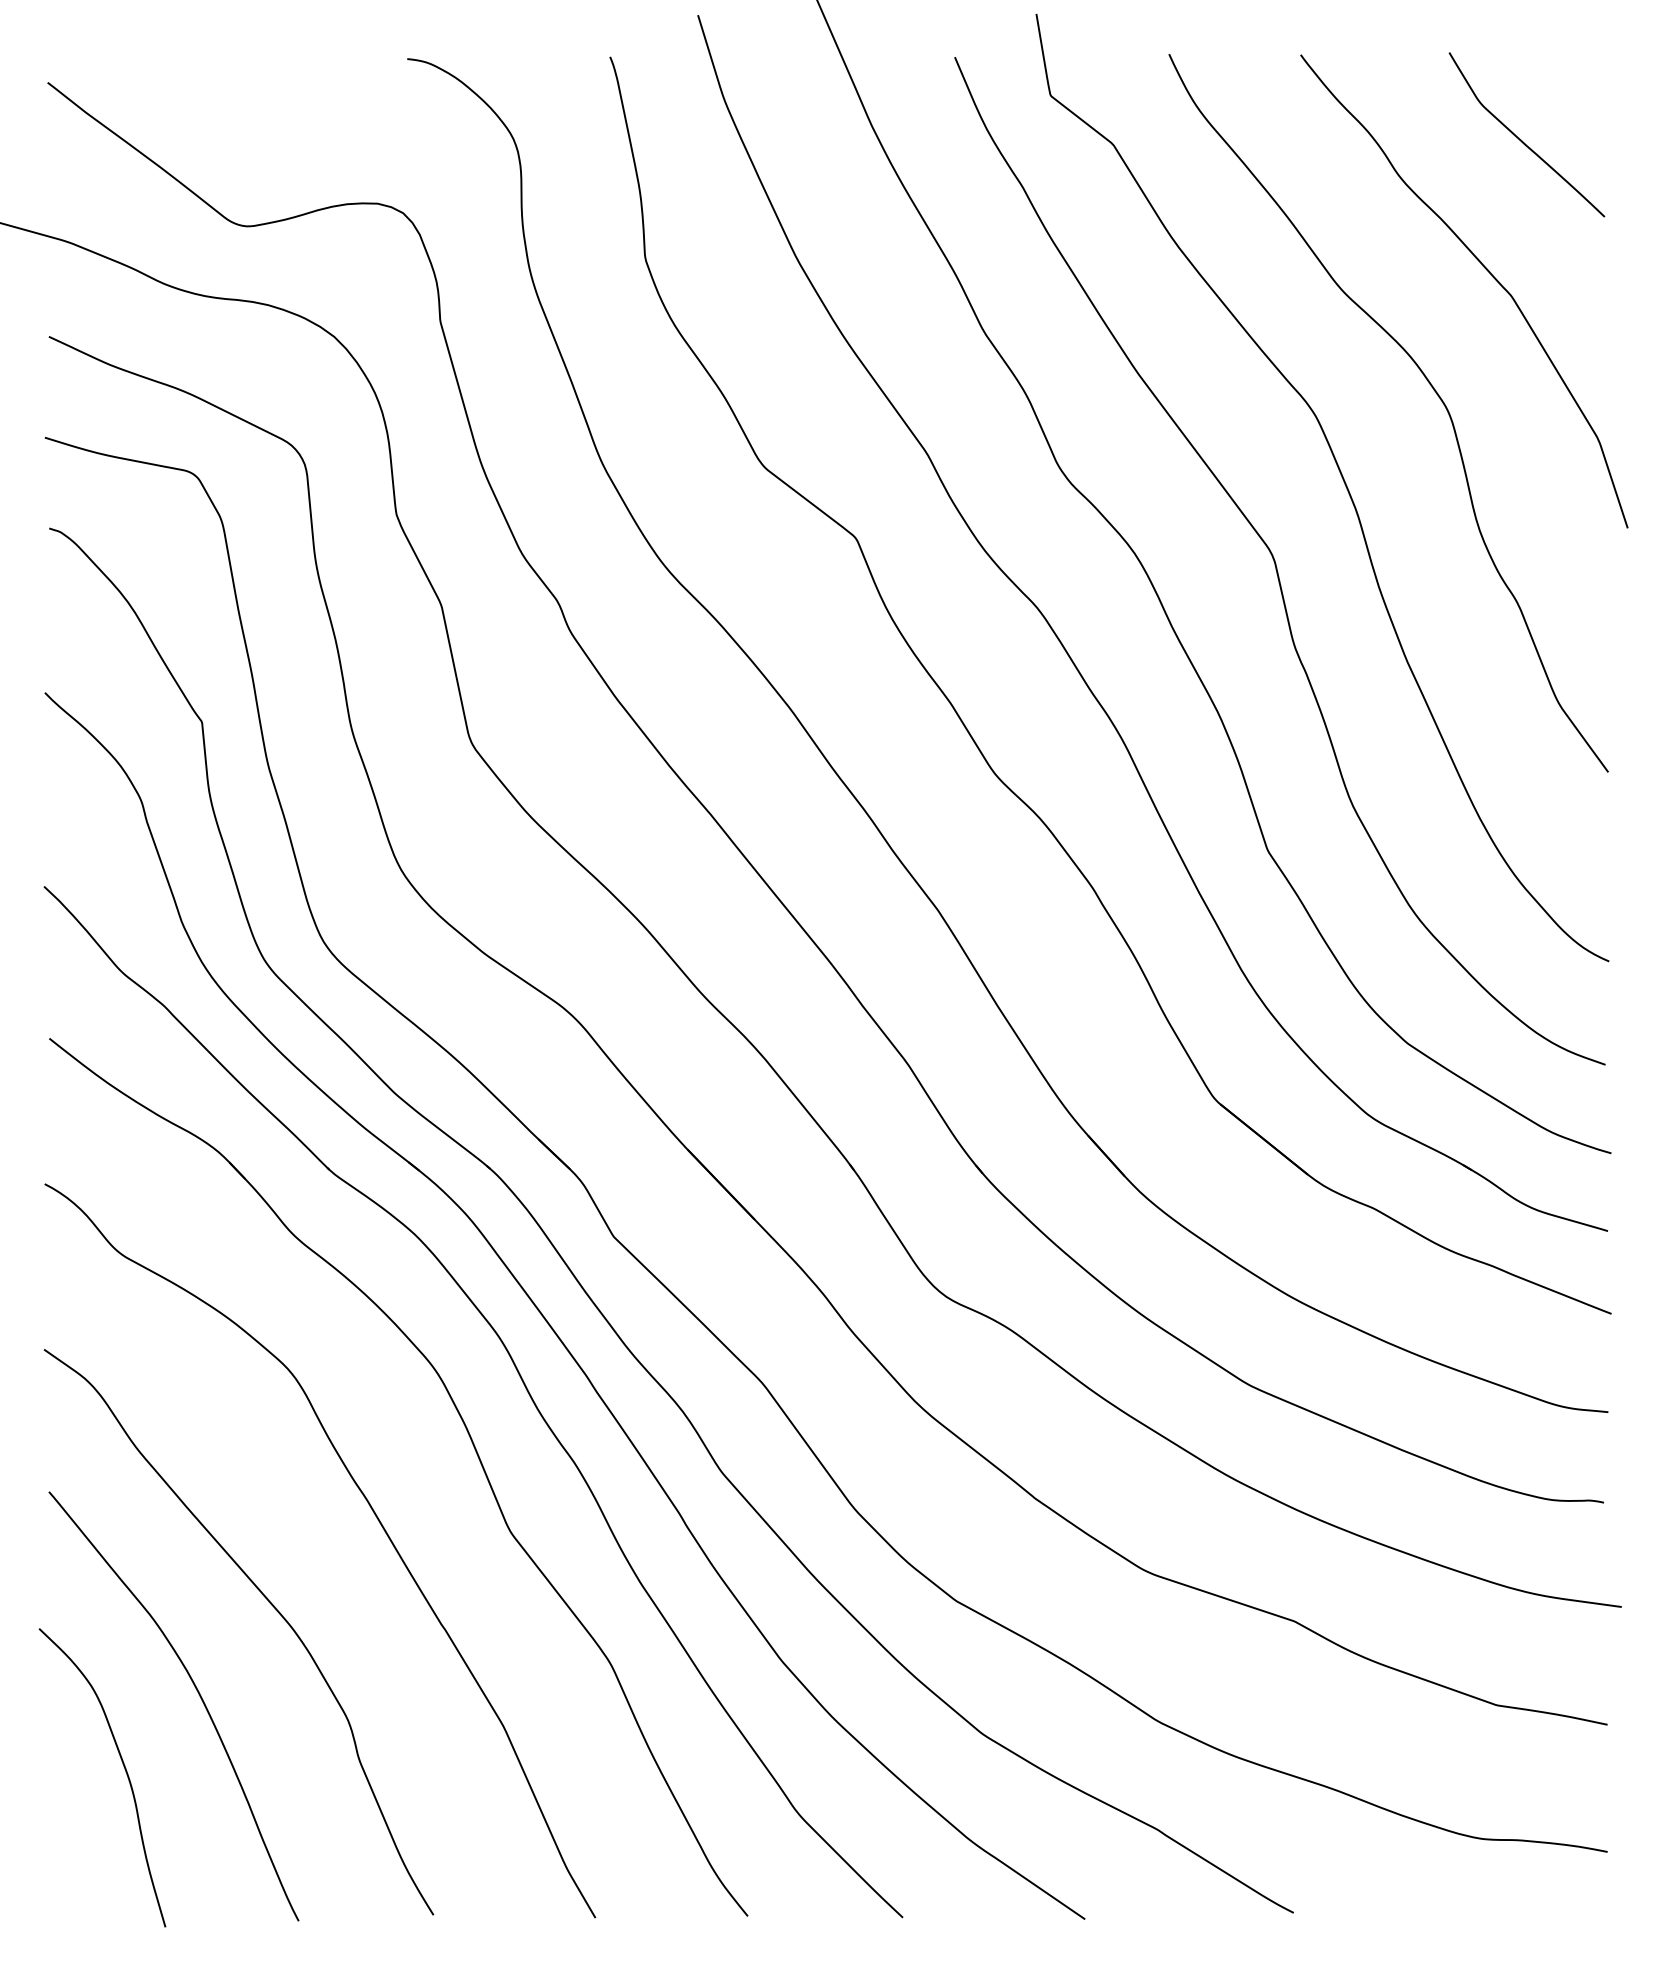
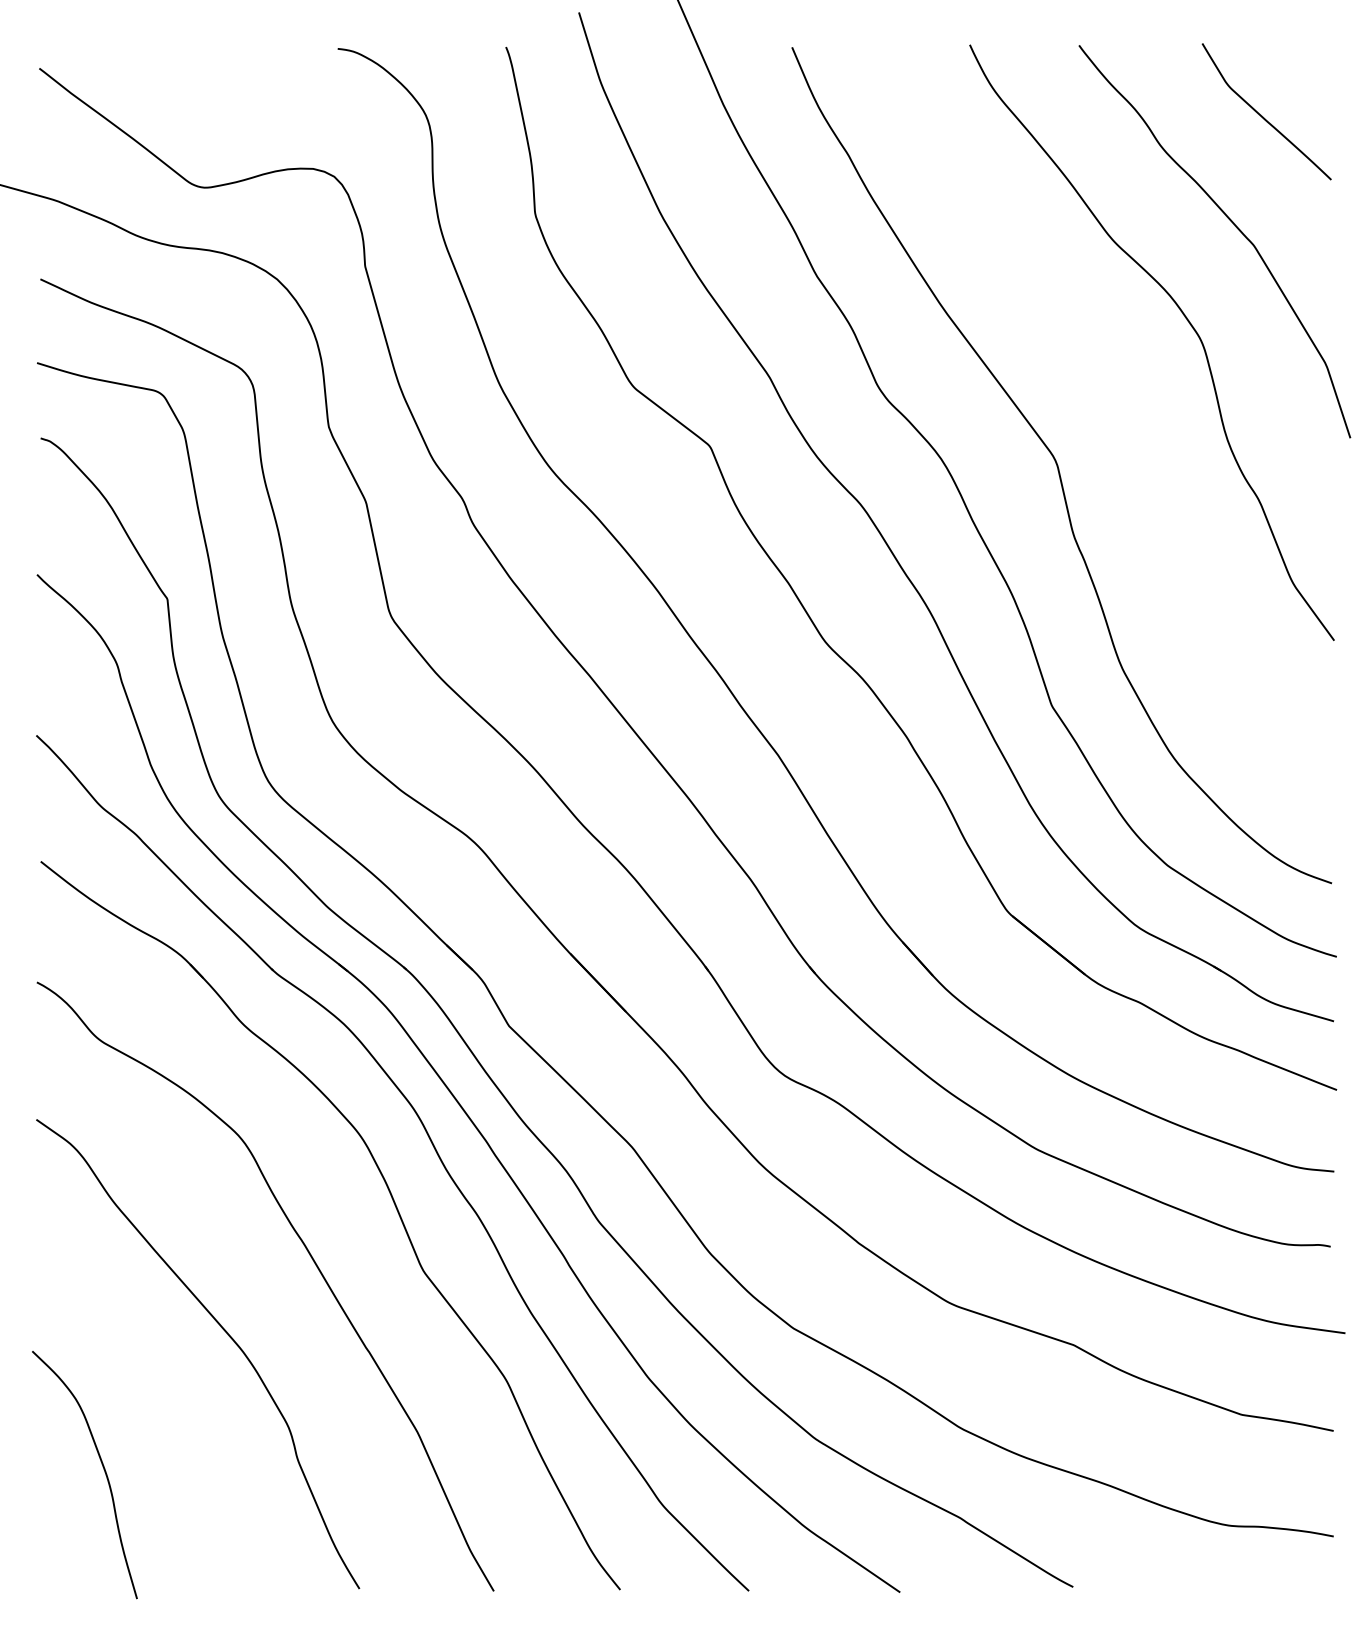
curve: (1342, 479) -> (1113, 397), removed
curve: (198, 1695) -> (164, 1406), removed

